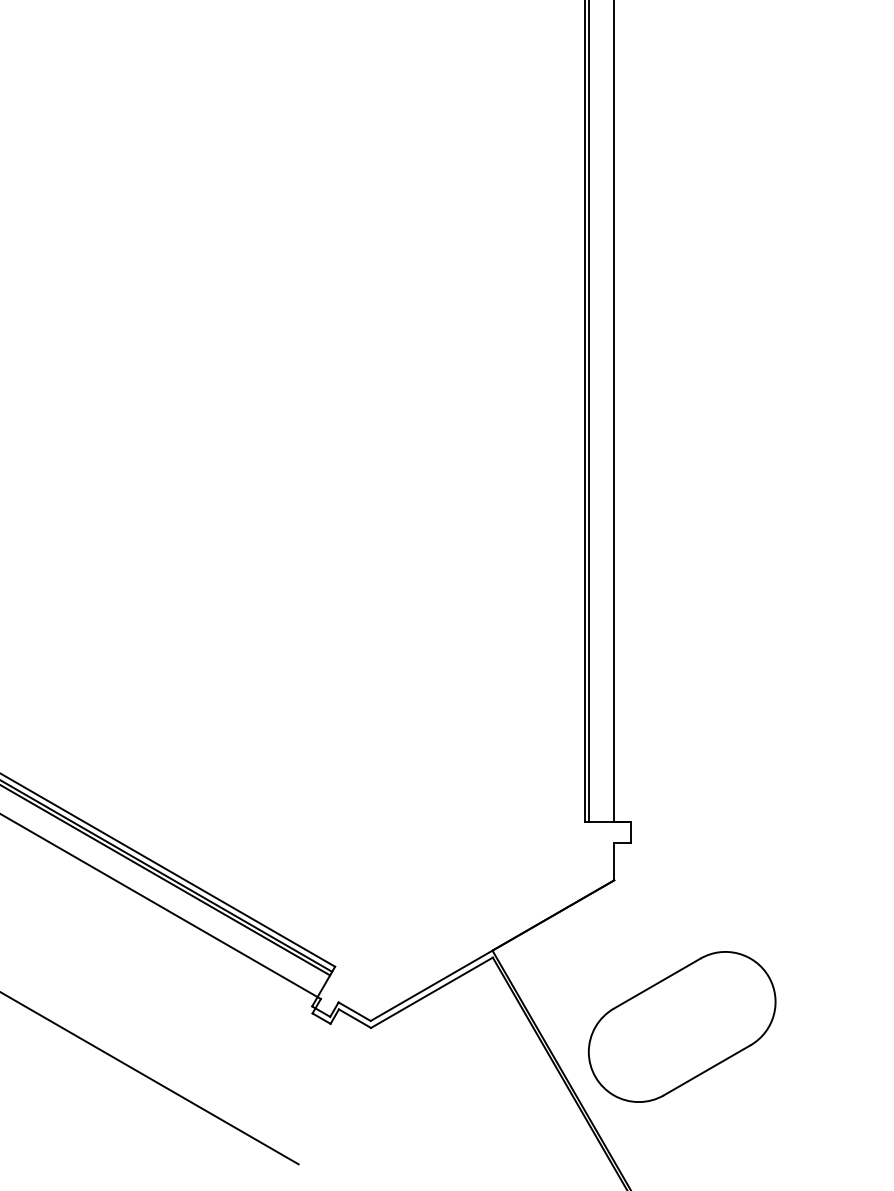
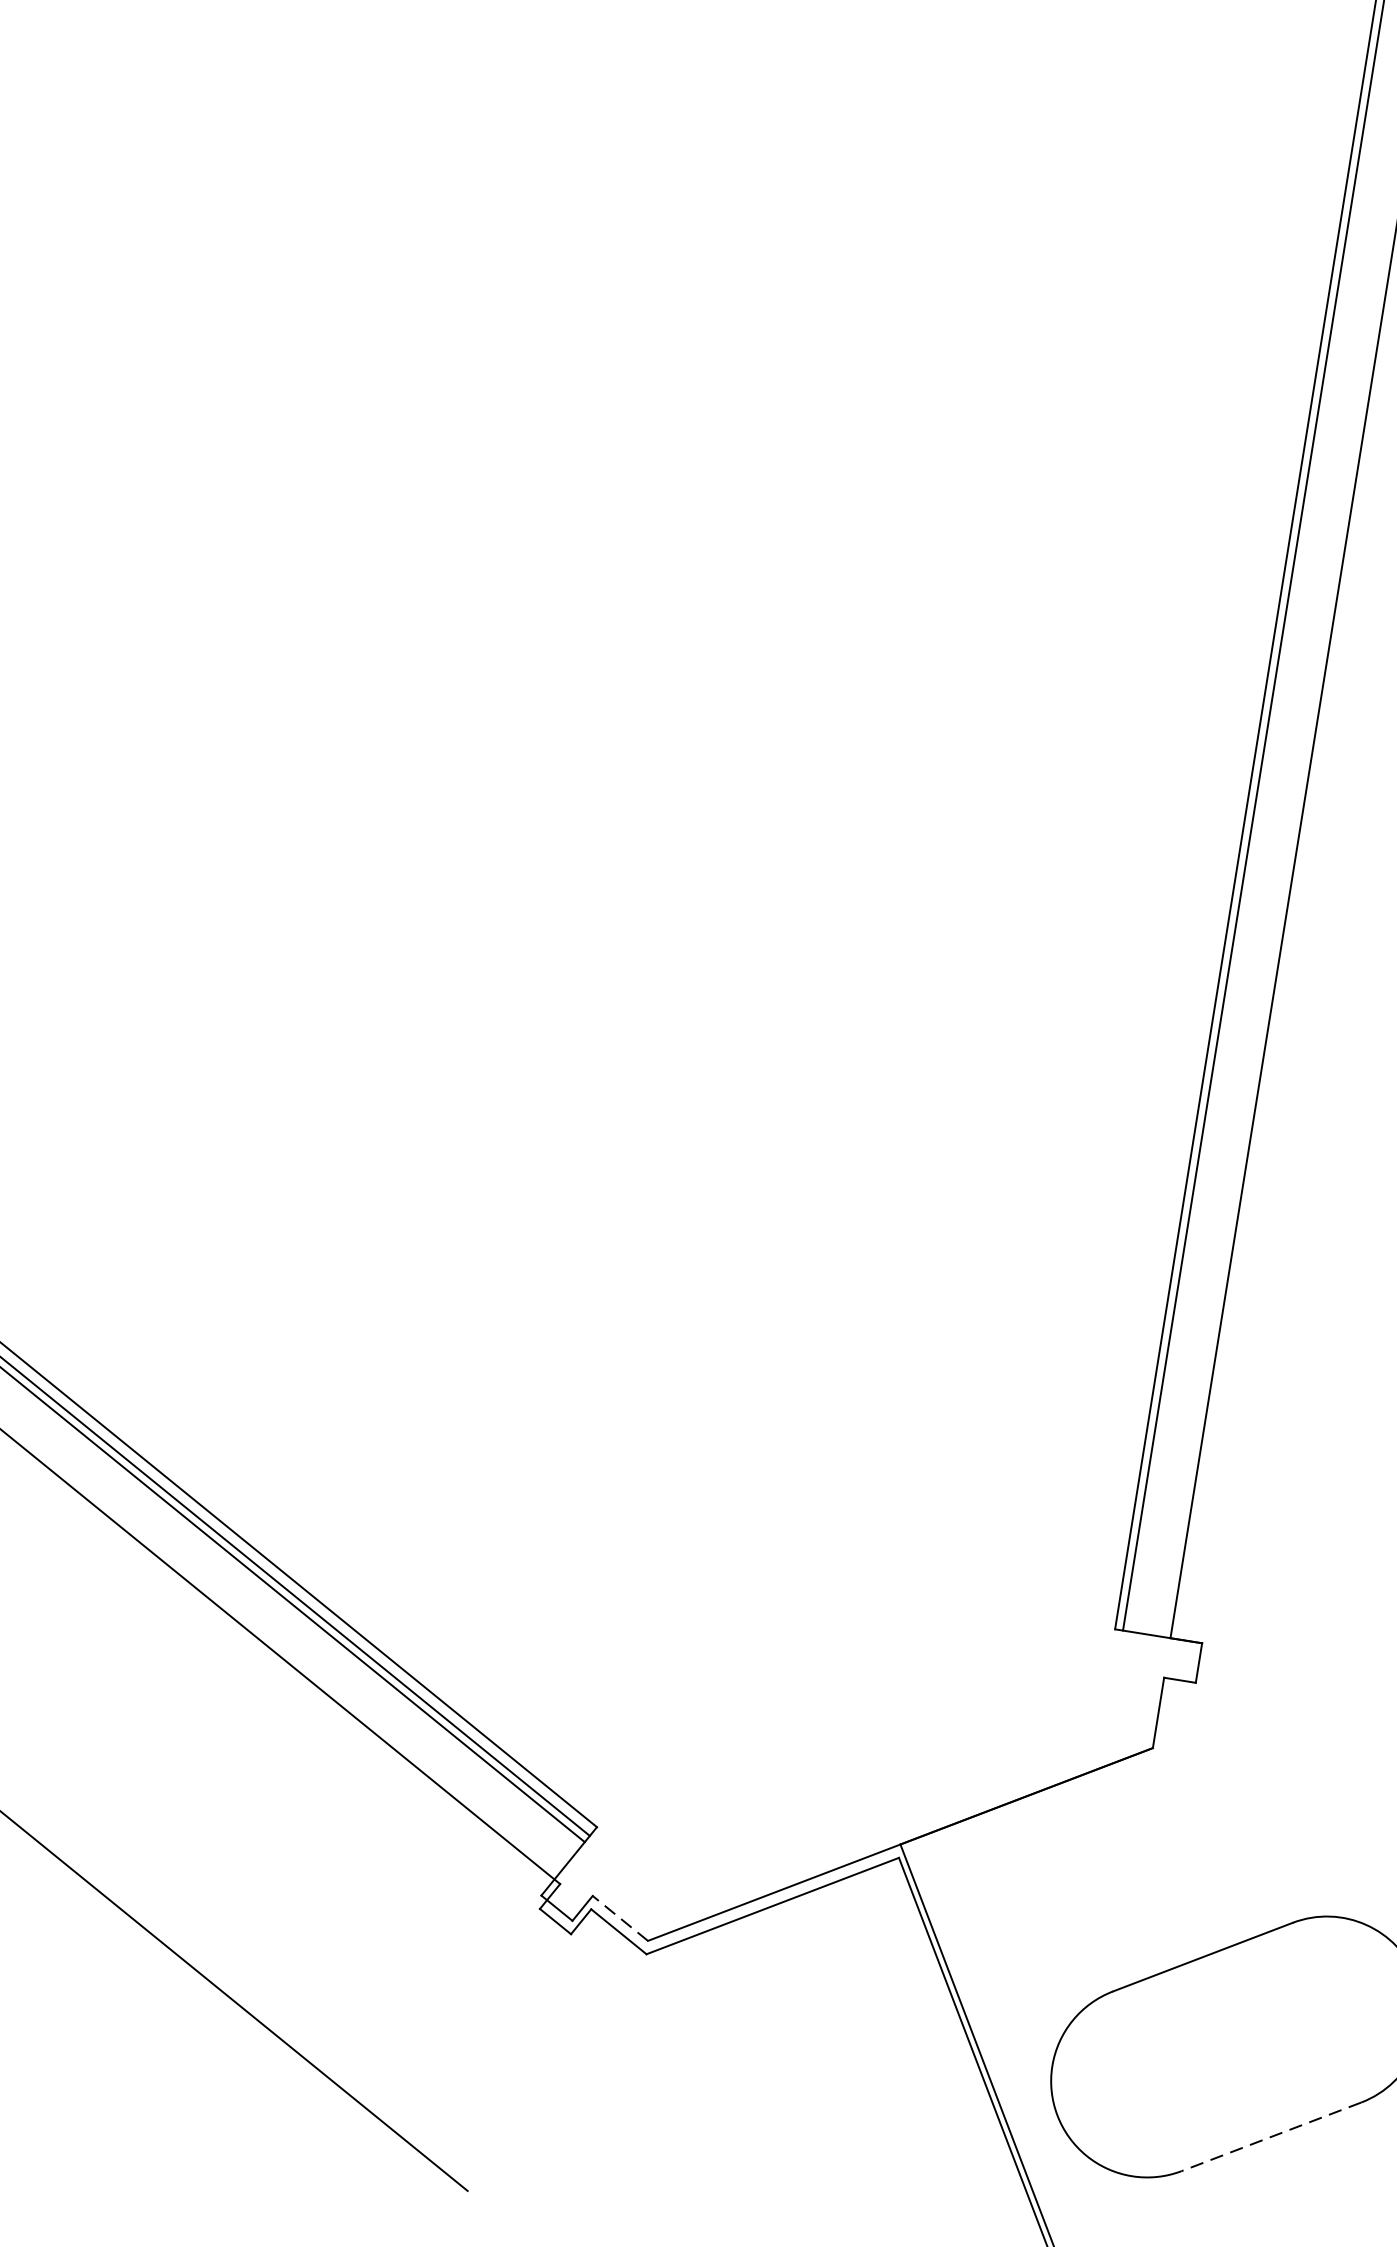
line: (354, 1011) -> (620, 1918), solid -> dashed
line: (706, 1070) -> (1270, 2136), solid -> dashed

